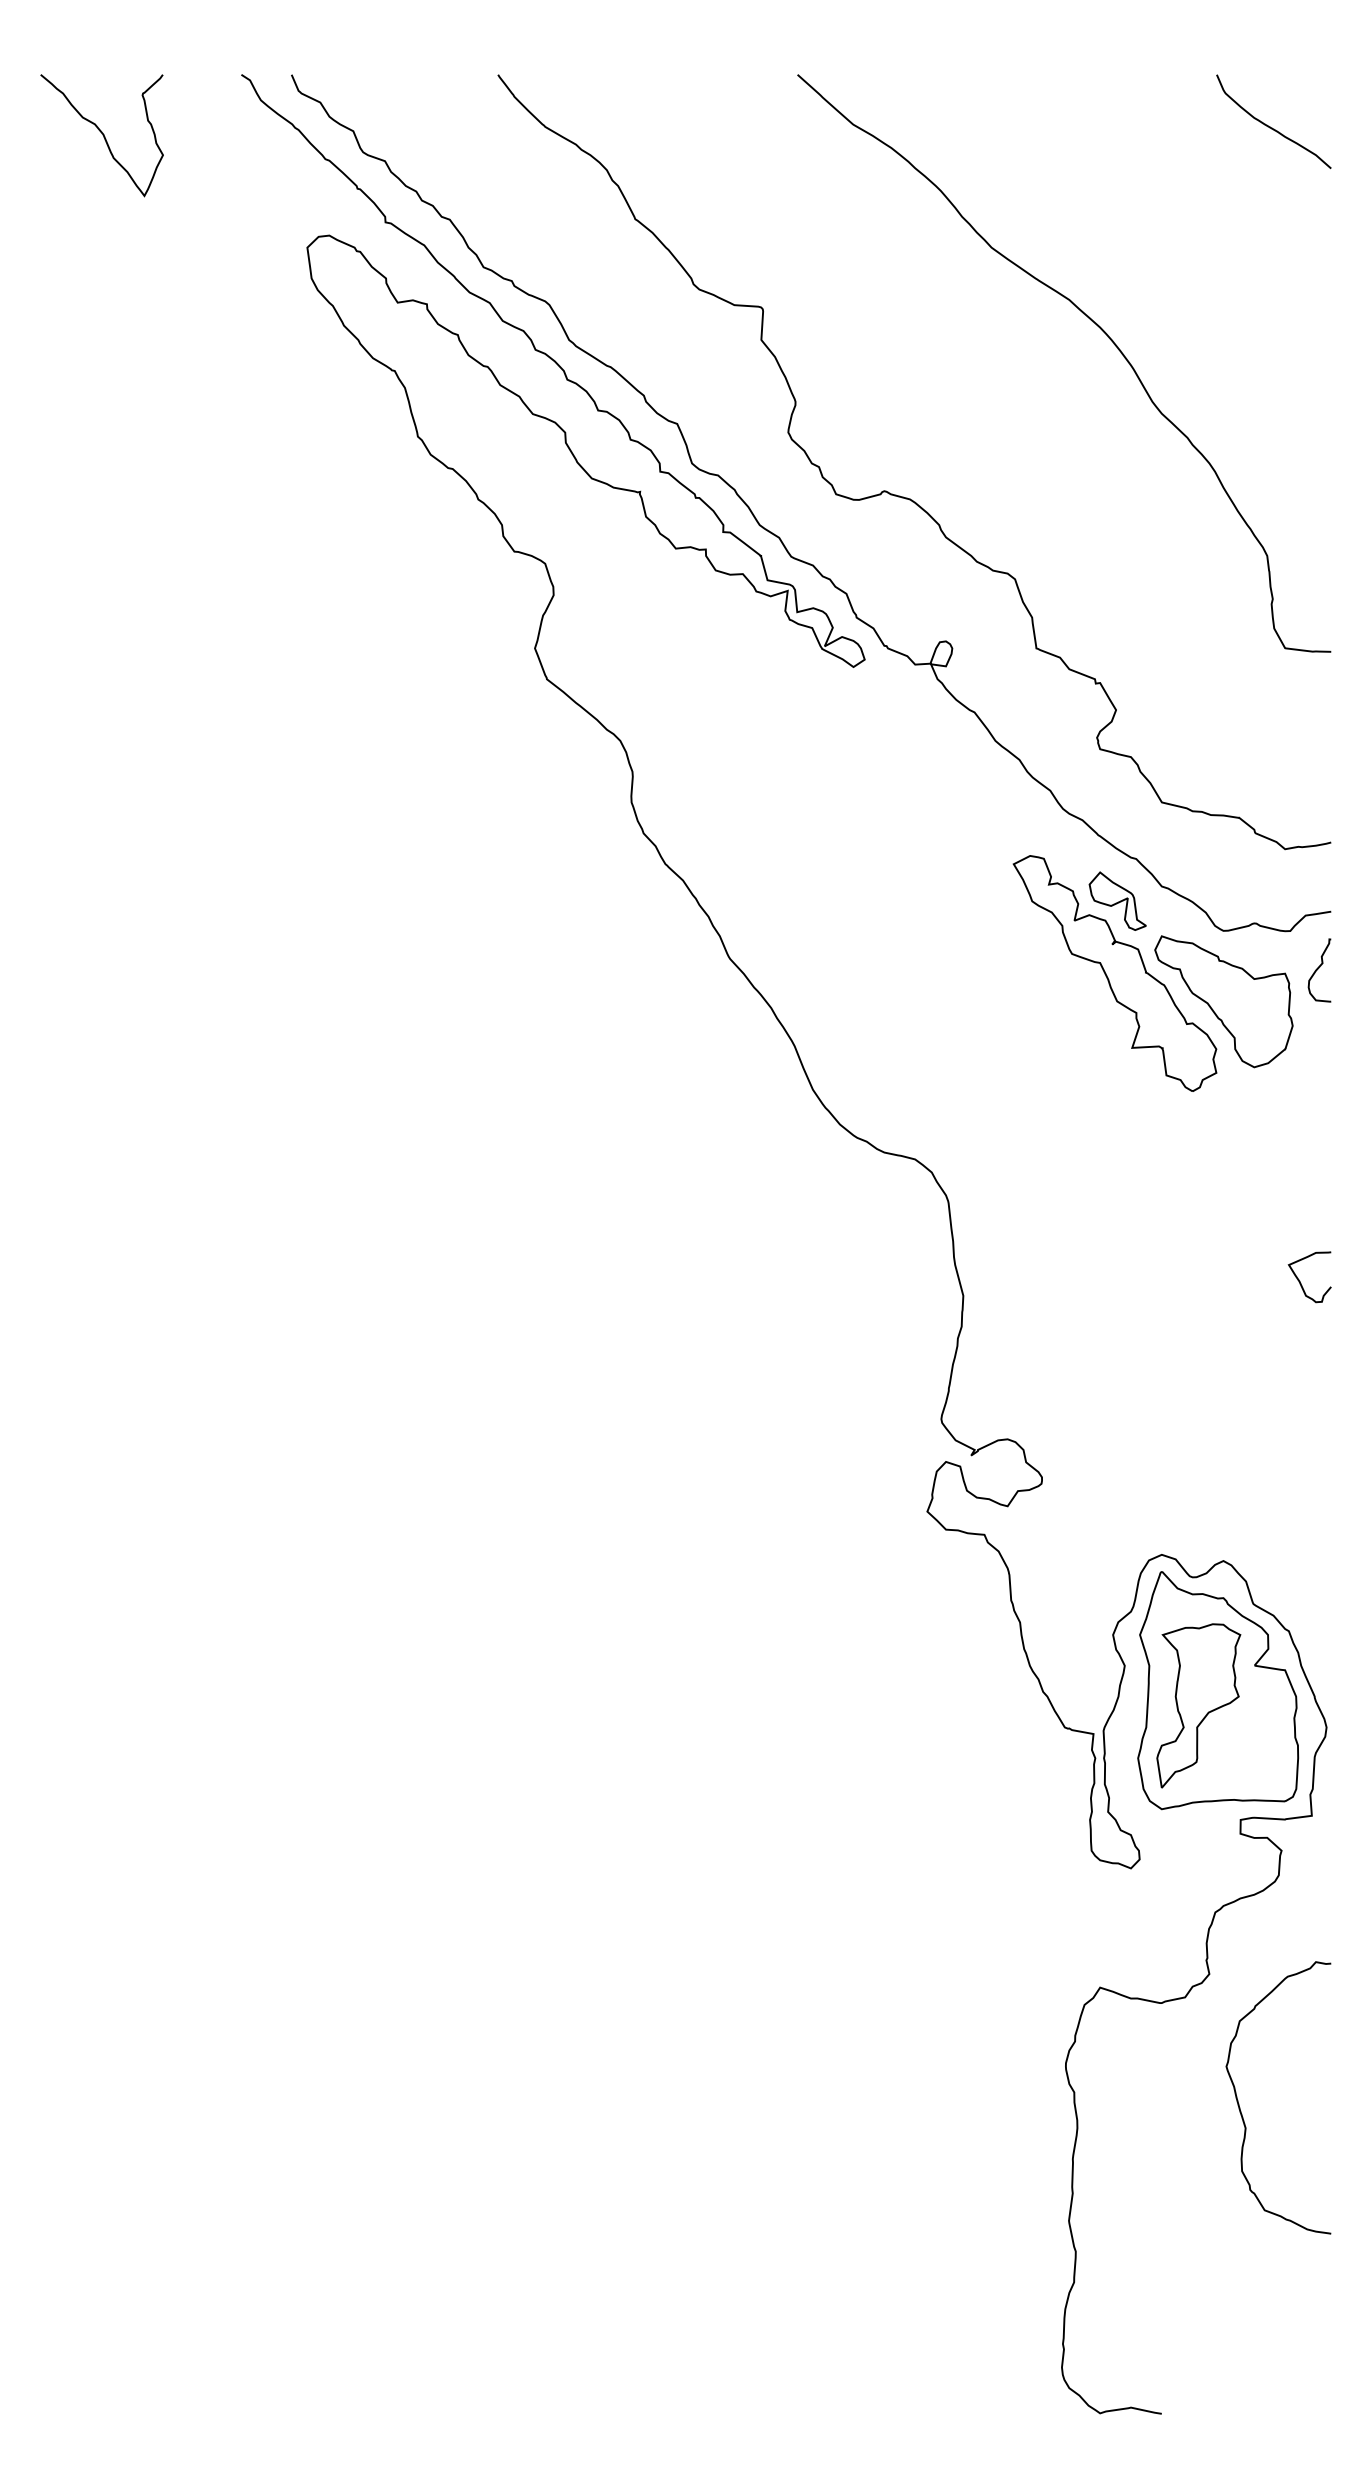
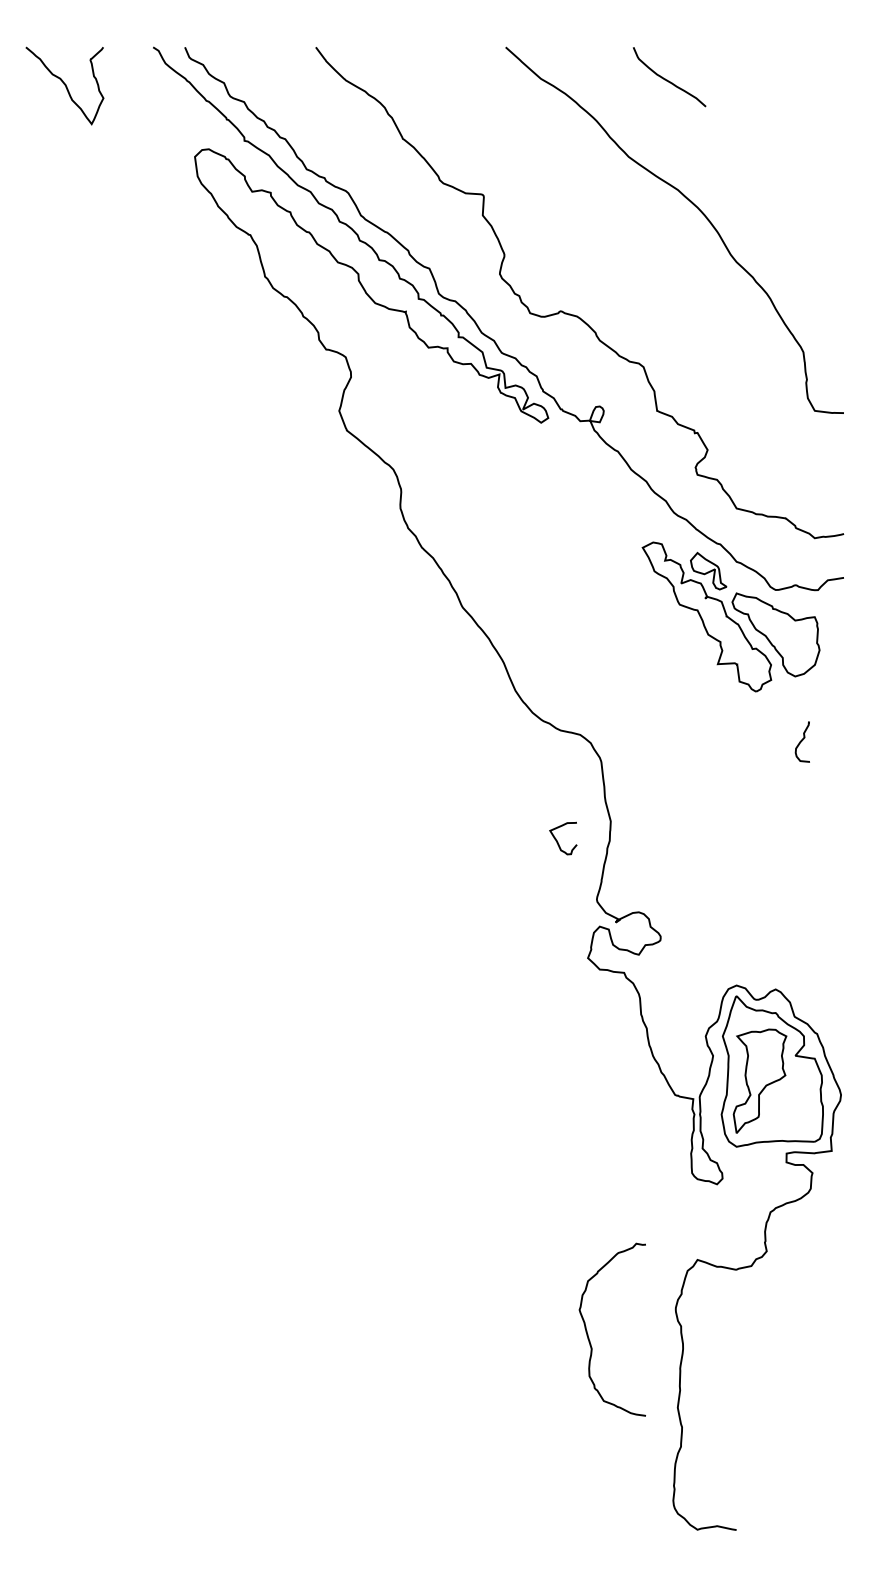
curve: (1270, 125) -> (667, 79), moved
curve: (1317, 969) -> (801, 741), moved
curve: (1300, 1280) -> (557, 840), moved
curve: (1242, 2110) -> (589, 1337), moved

